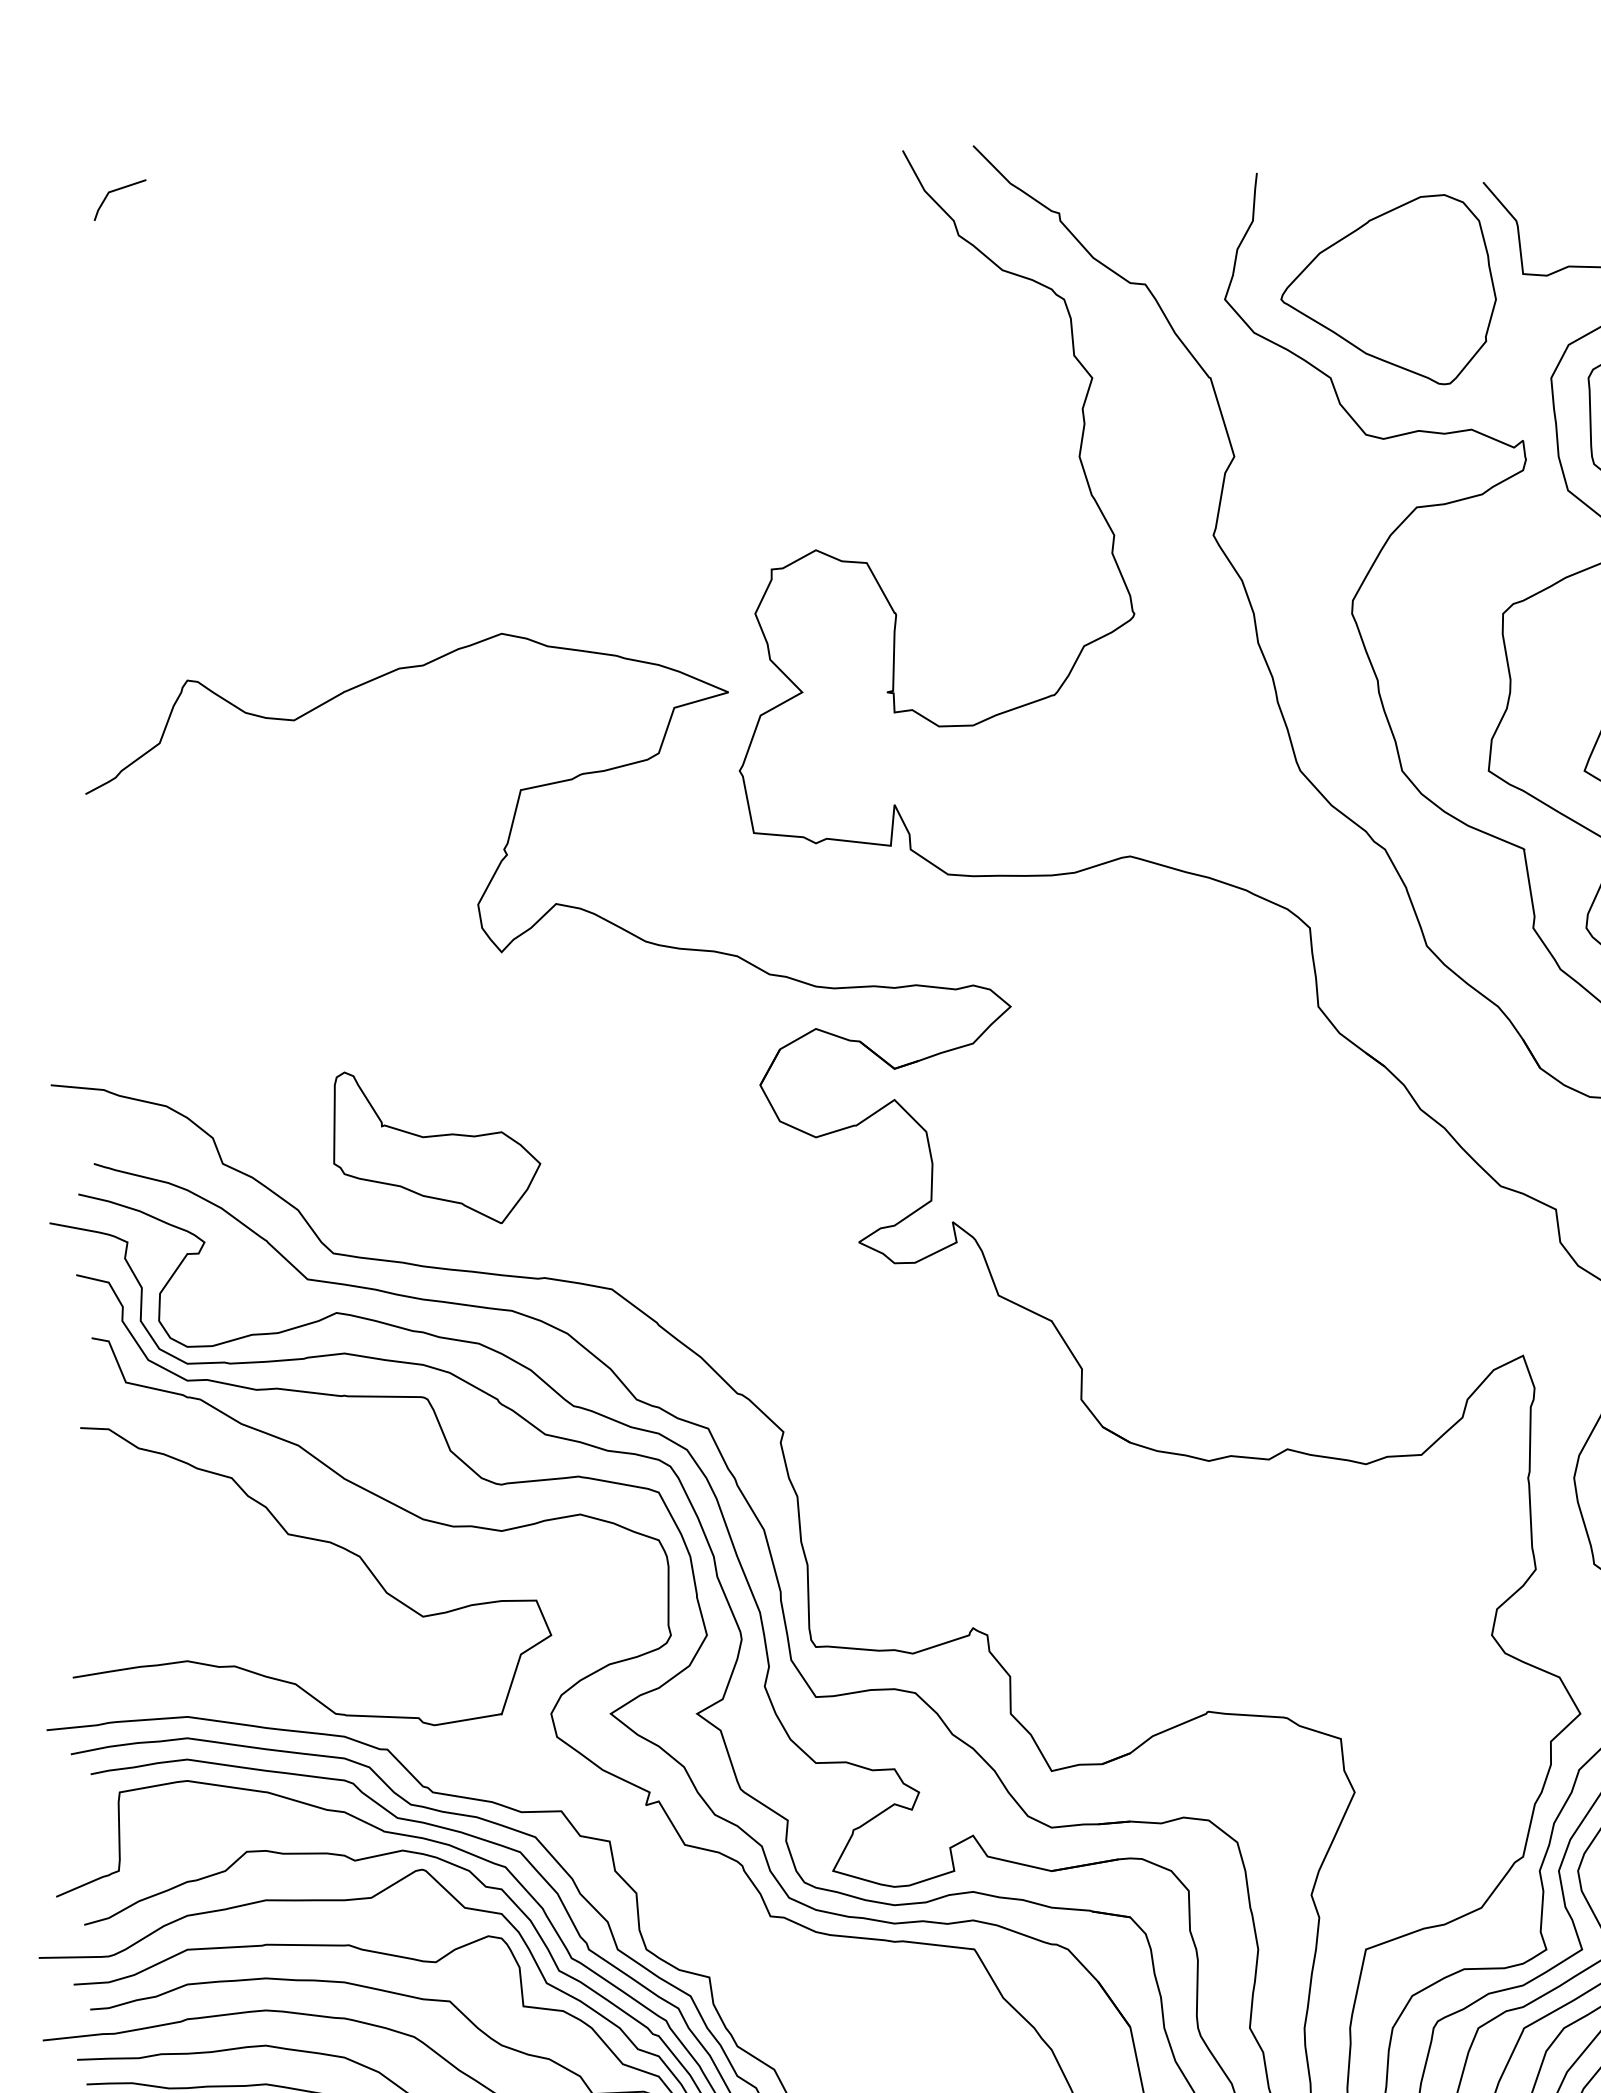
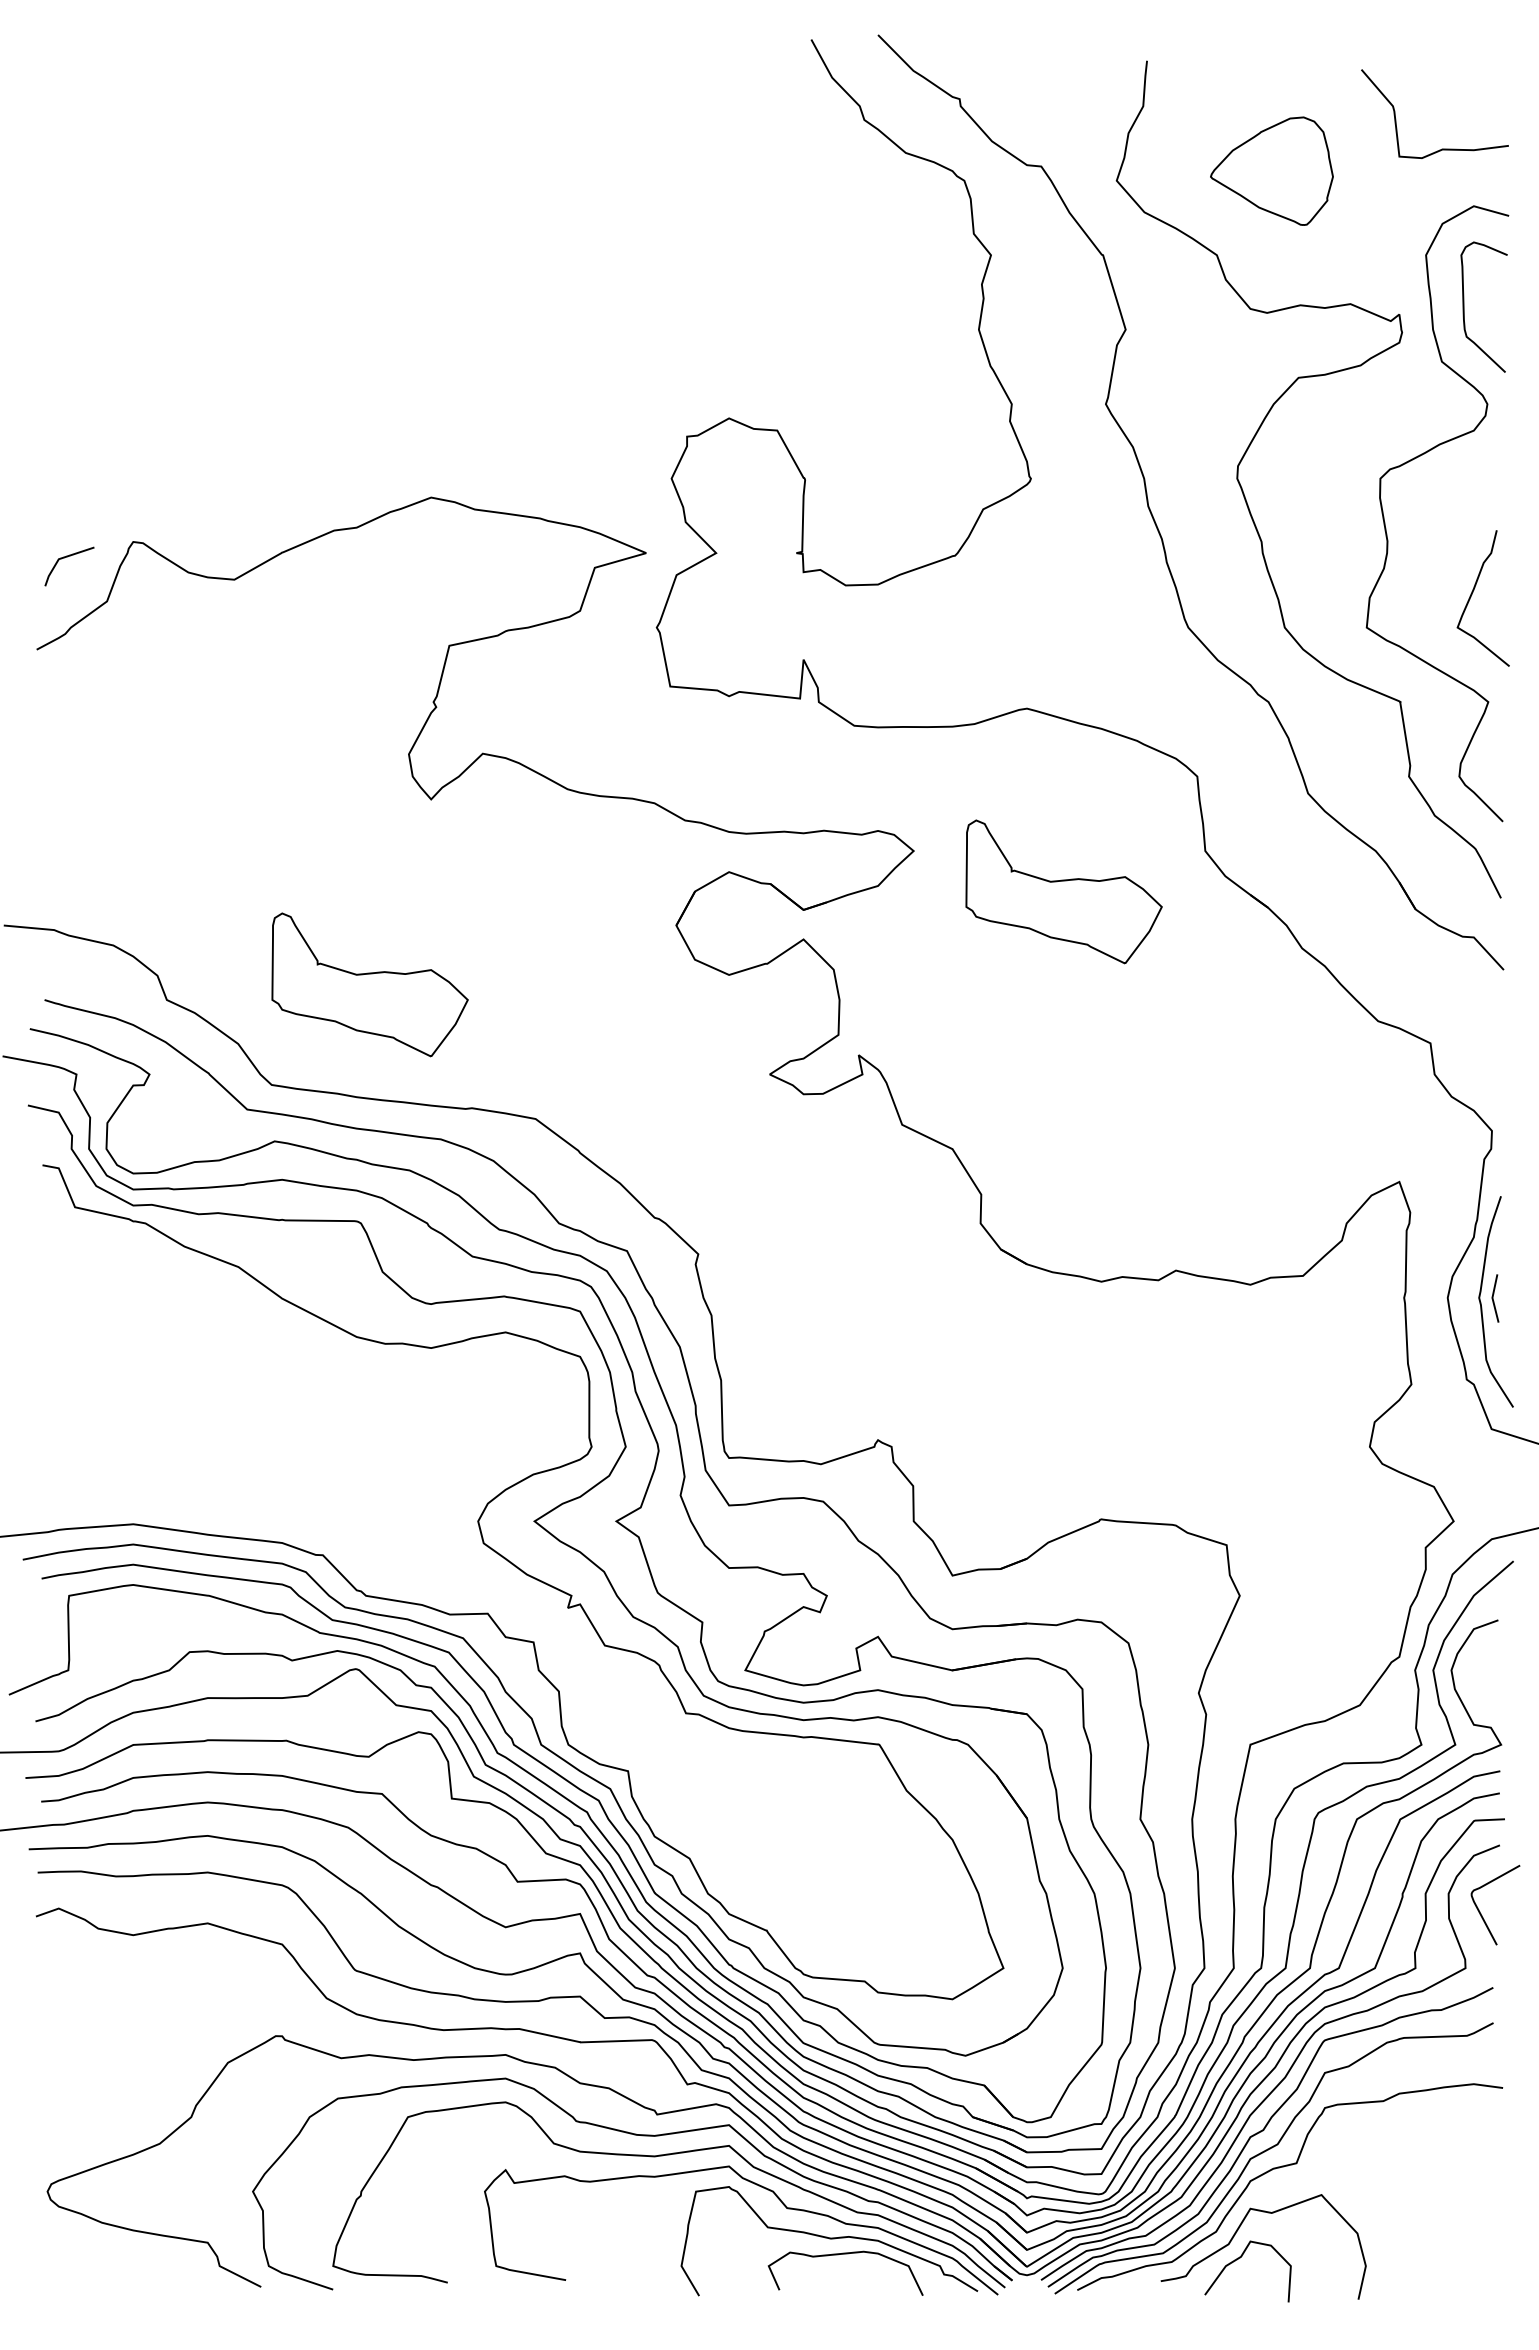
line: (117, 190) -> (67, 557), moved
part: (1388, 288) -> (1271, 170), size x0.6
part: (1168, 1049) -> (1063, 891), added
curve: (321, 1542) -> (260, 1358), removed

